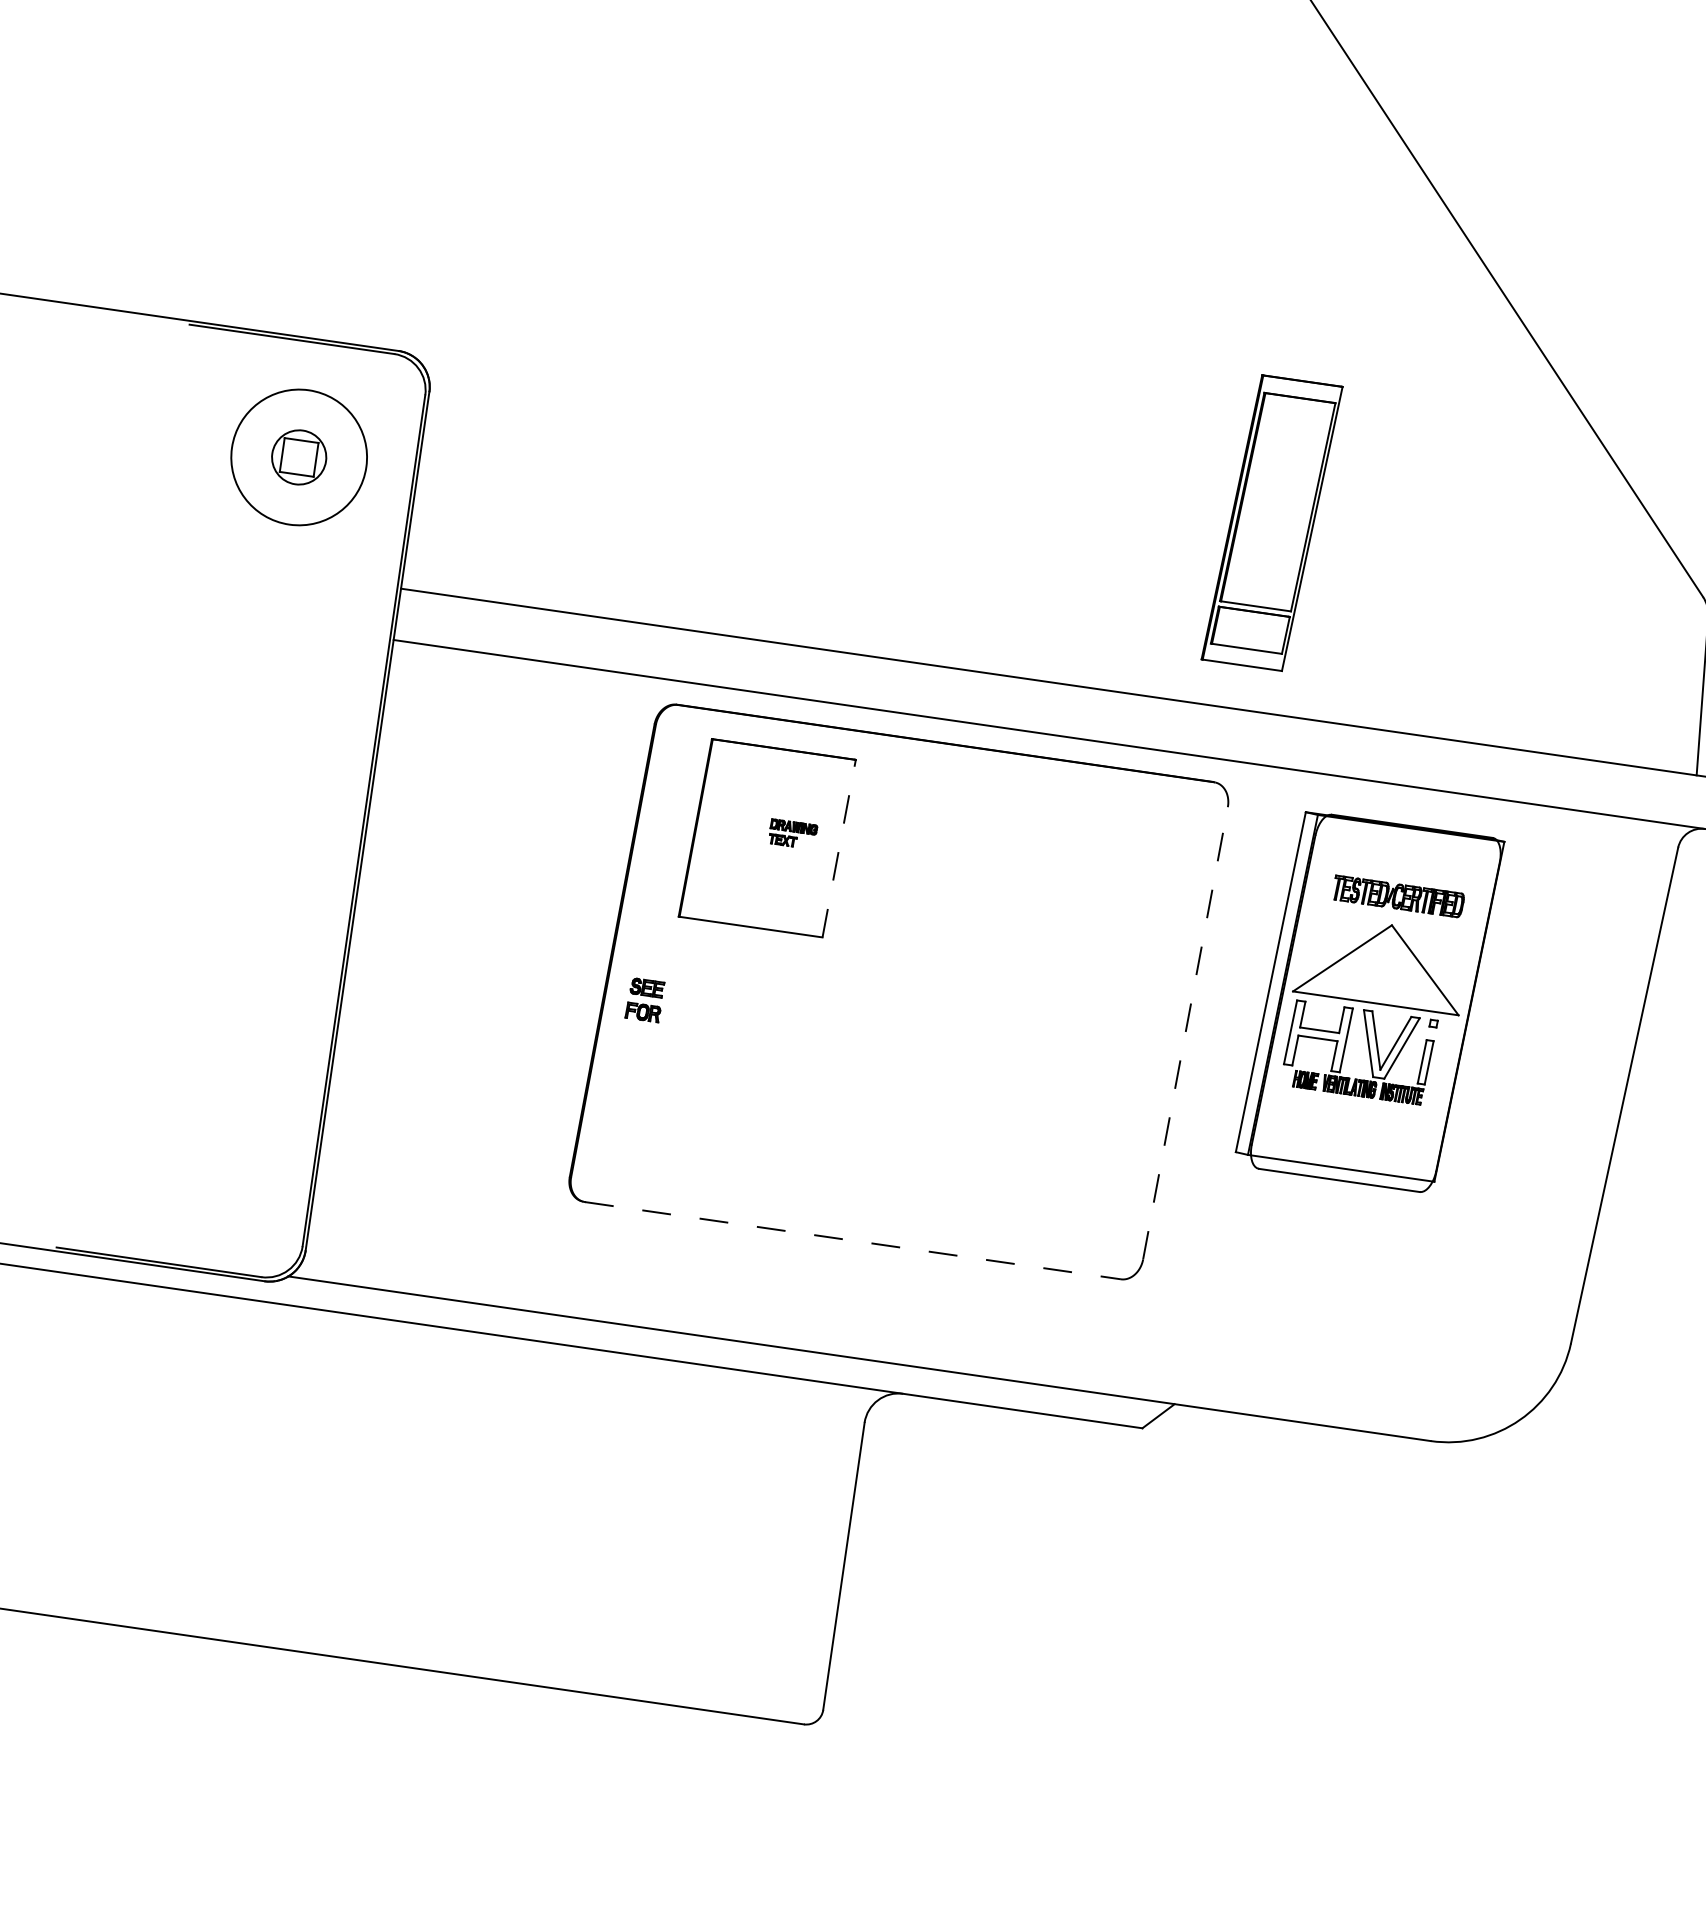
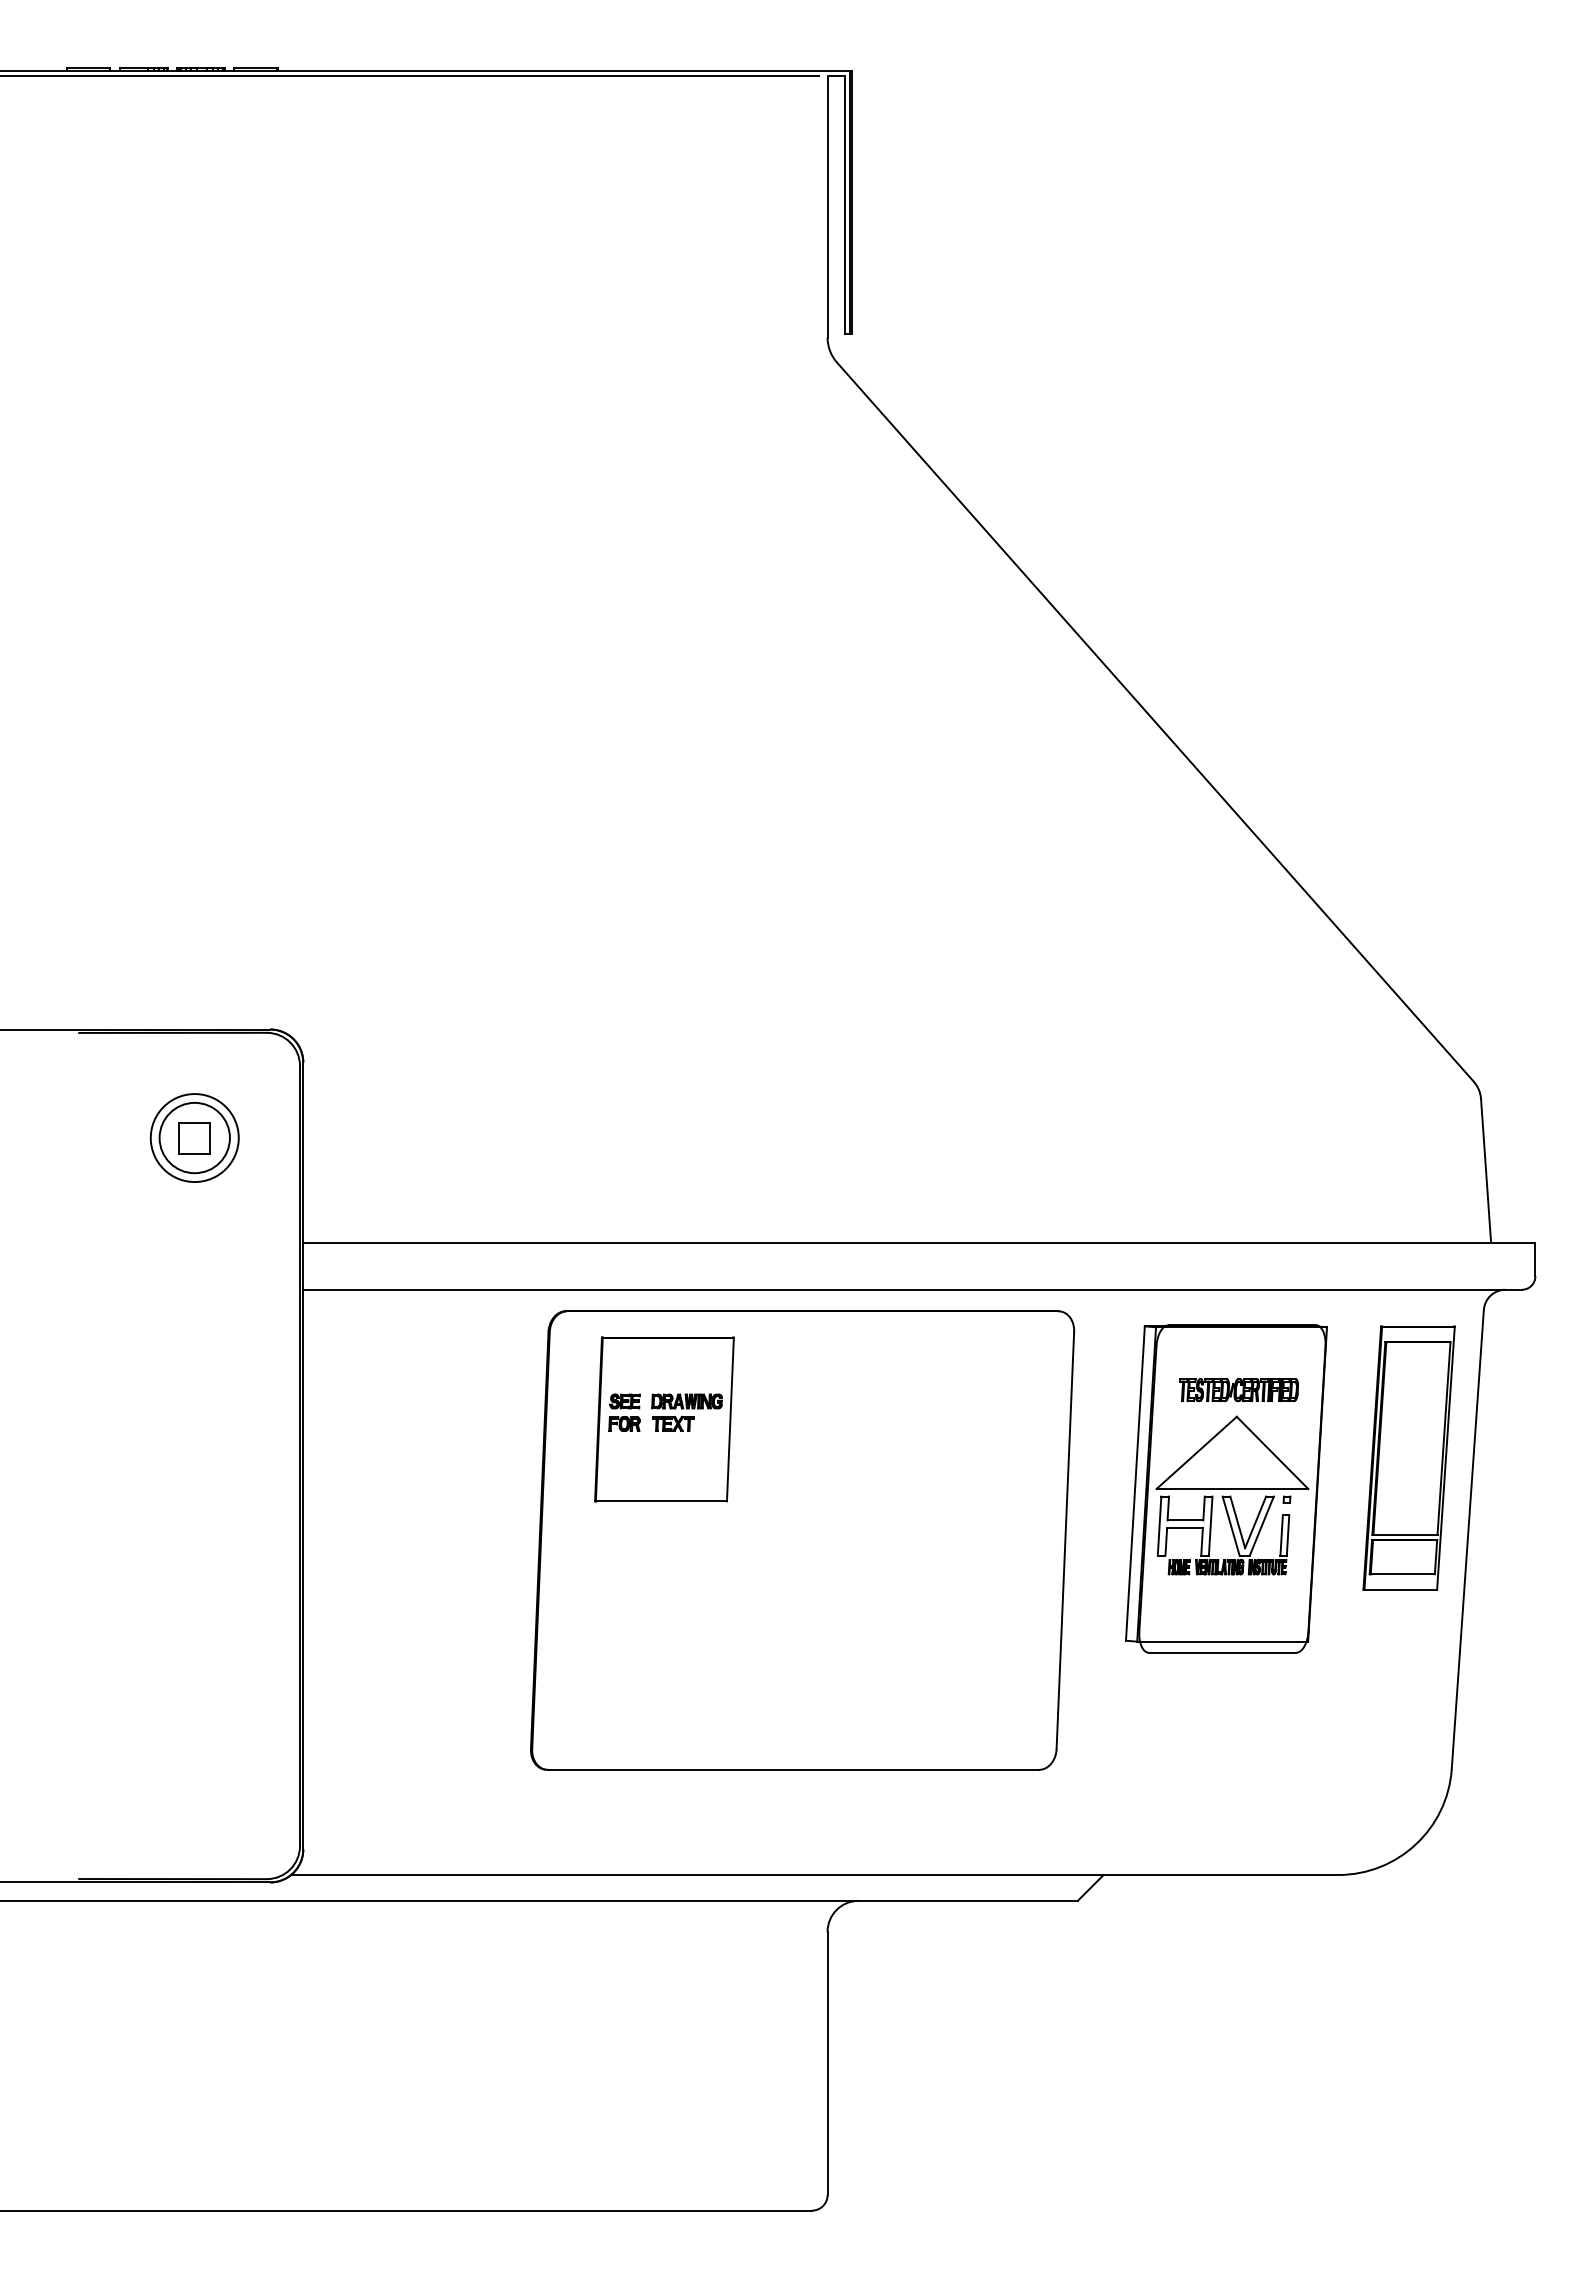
circle: (298, 456) -> (194, 1137), size x1.43
circle: (298, 457) -> (194, 1138), size x0.71
part: (1271, 522) -> (1408, 1457), moved
part: (792, 834) -> (686, 1412), size x1.67
line: (839, 848) -> (730, 1419), dashed -> solid
part: (644, 999) -> (624, 1412), moved
line: (1185, 1033) -> (1065, 1540), dashed -> solid
line: (852, 1240) -> (793, 1769), dashed -> solid

